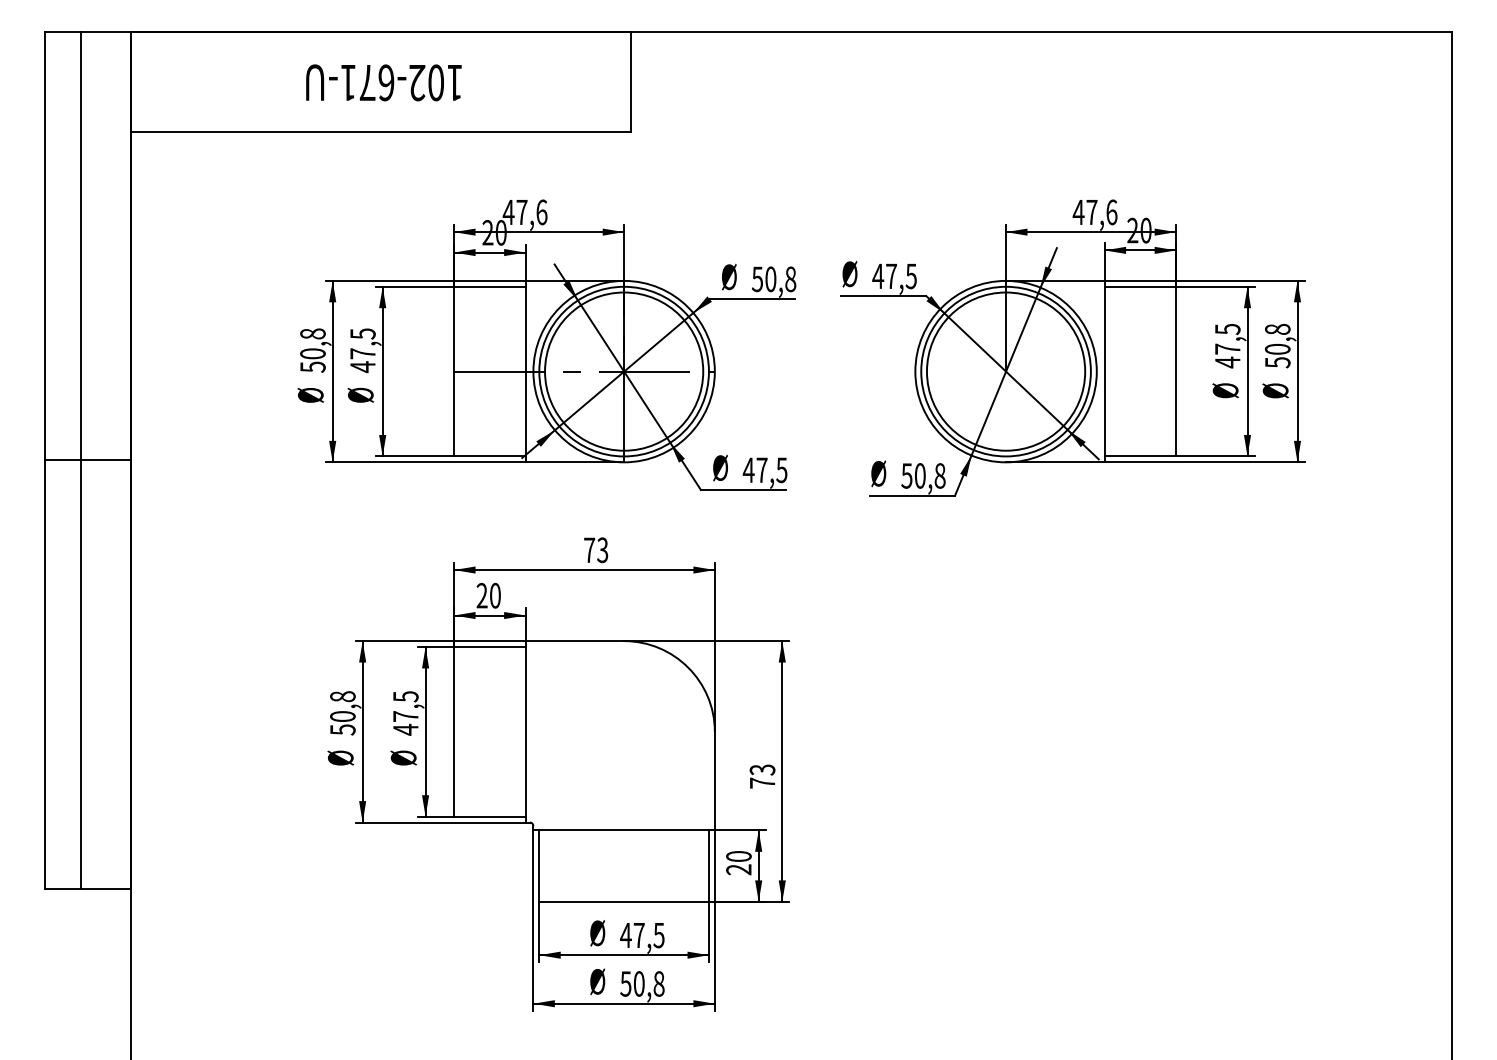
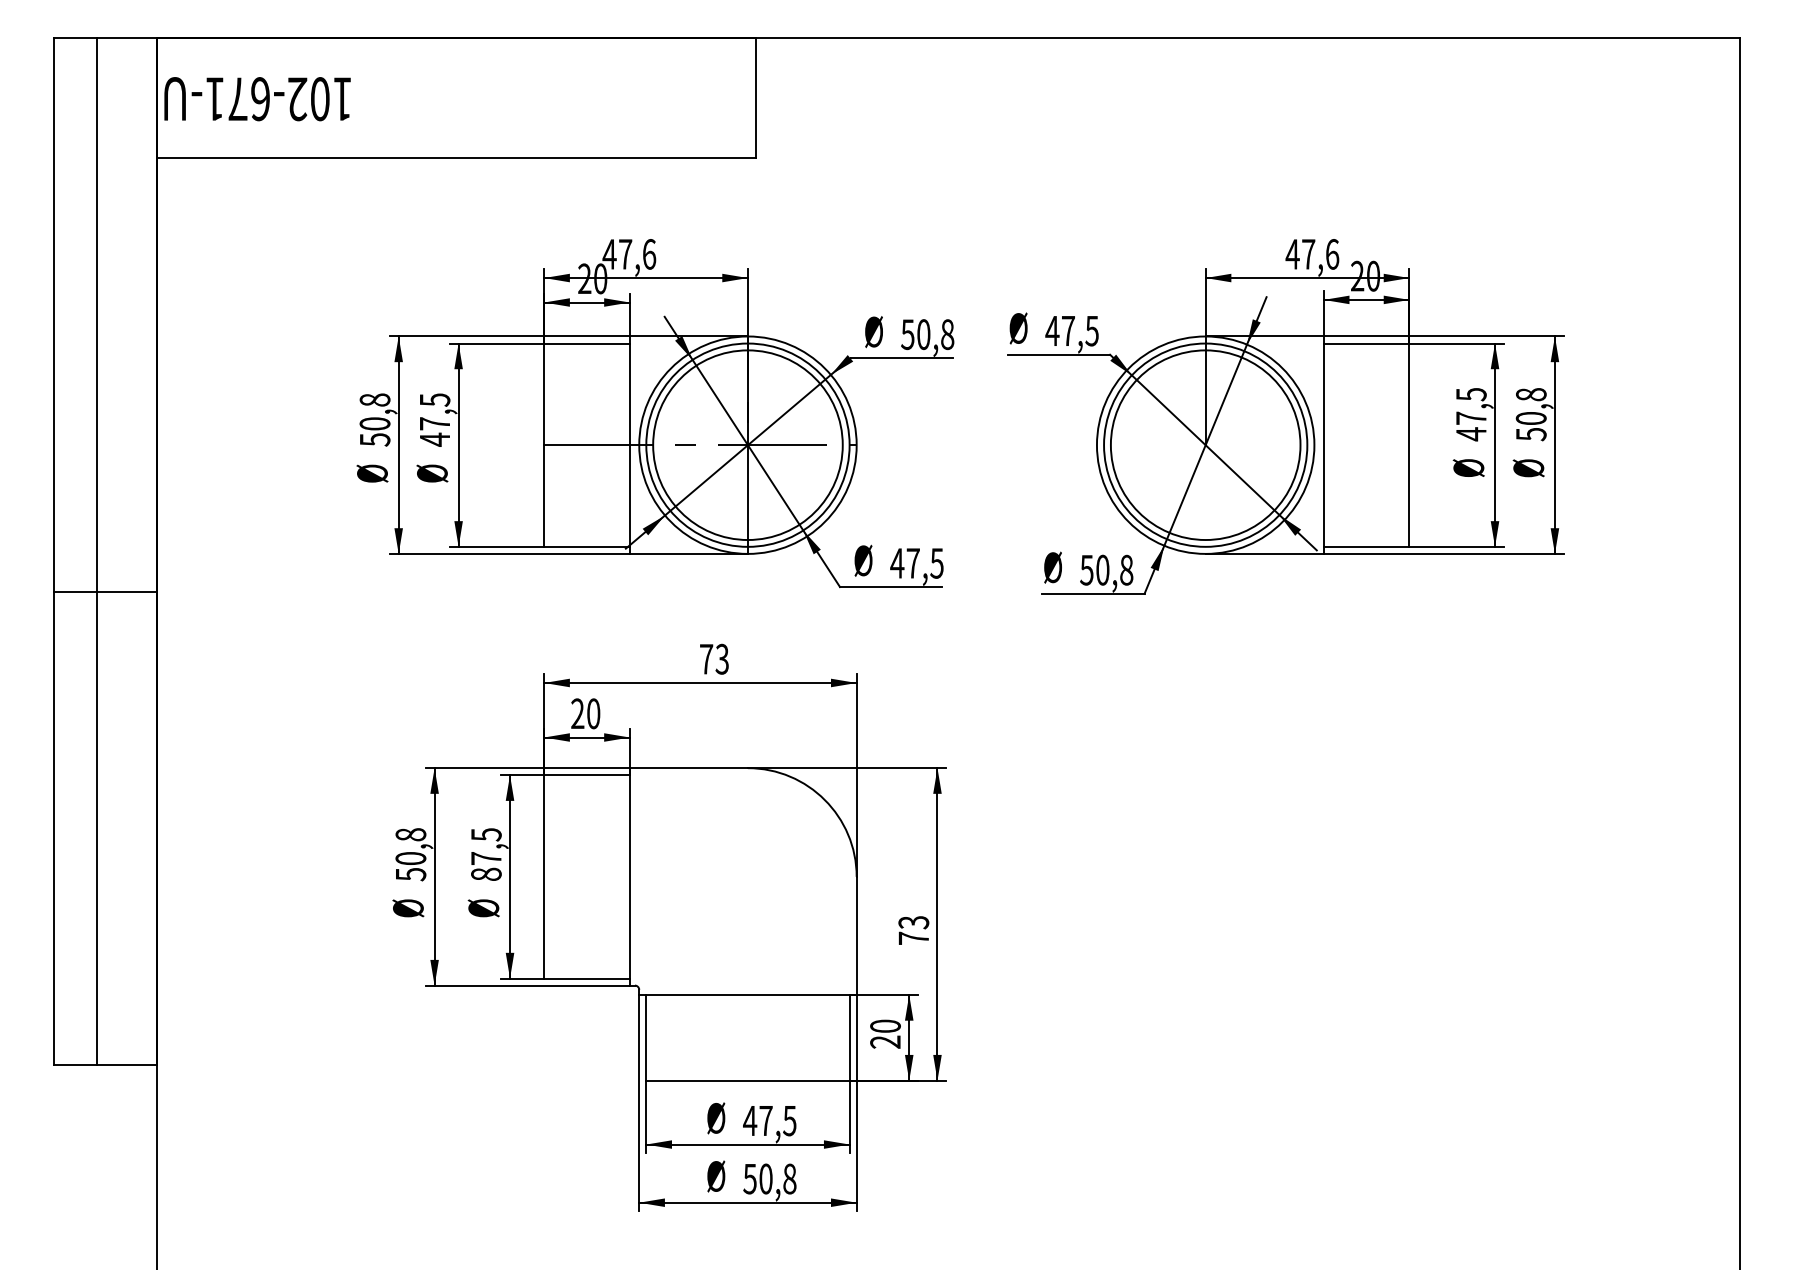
text: (383, 82) -> (257, 98), moved
line: (87, 460) -> (104, 592), moved
text: (405, 729) -> (485, 874), 47,5 -> 87,5

